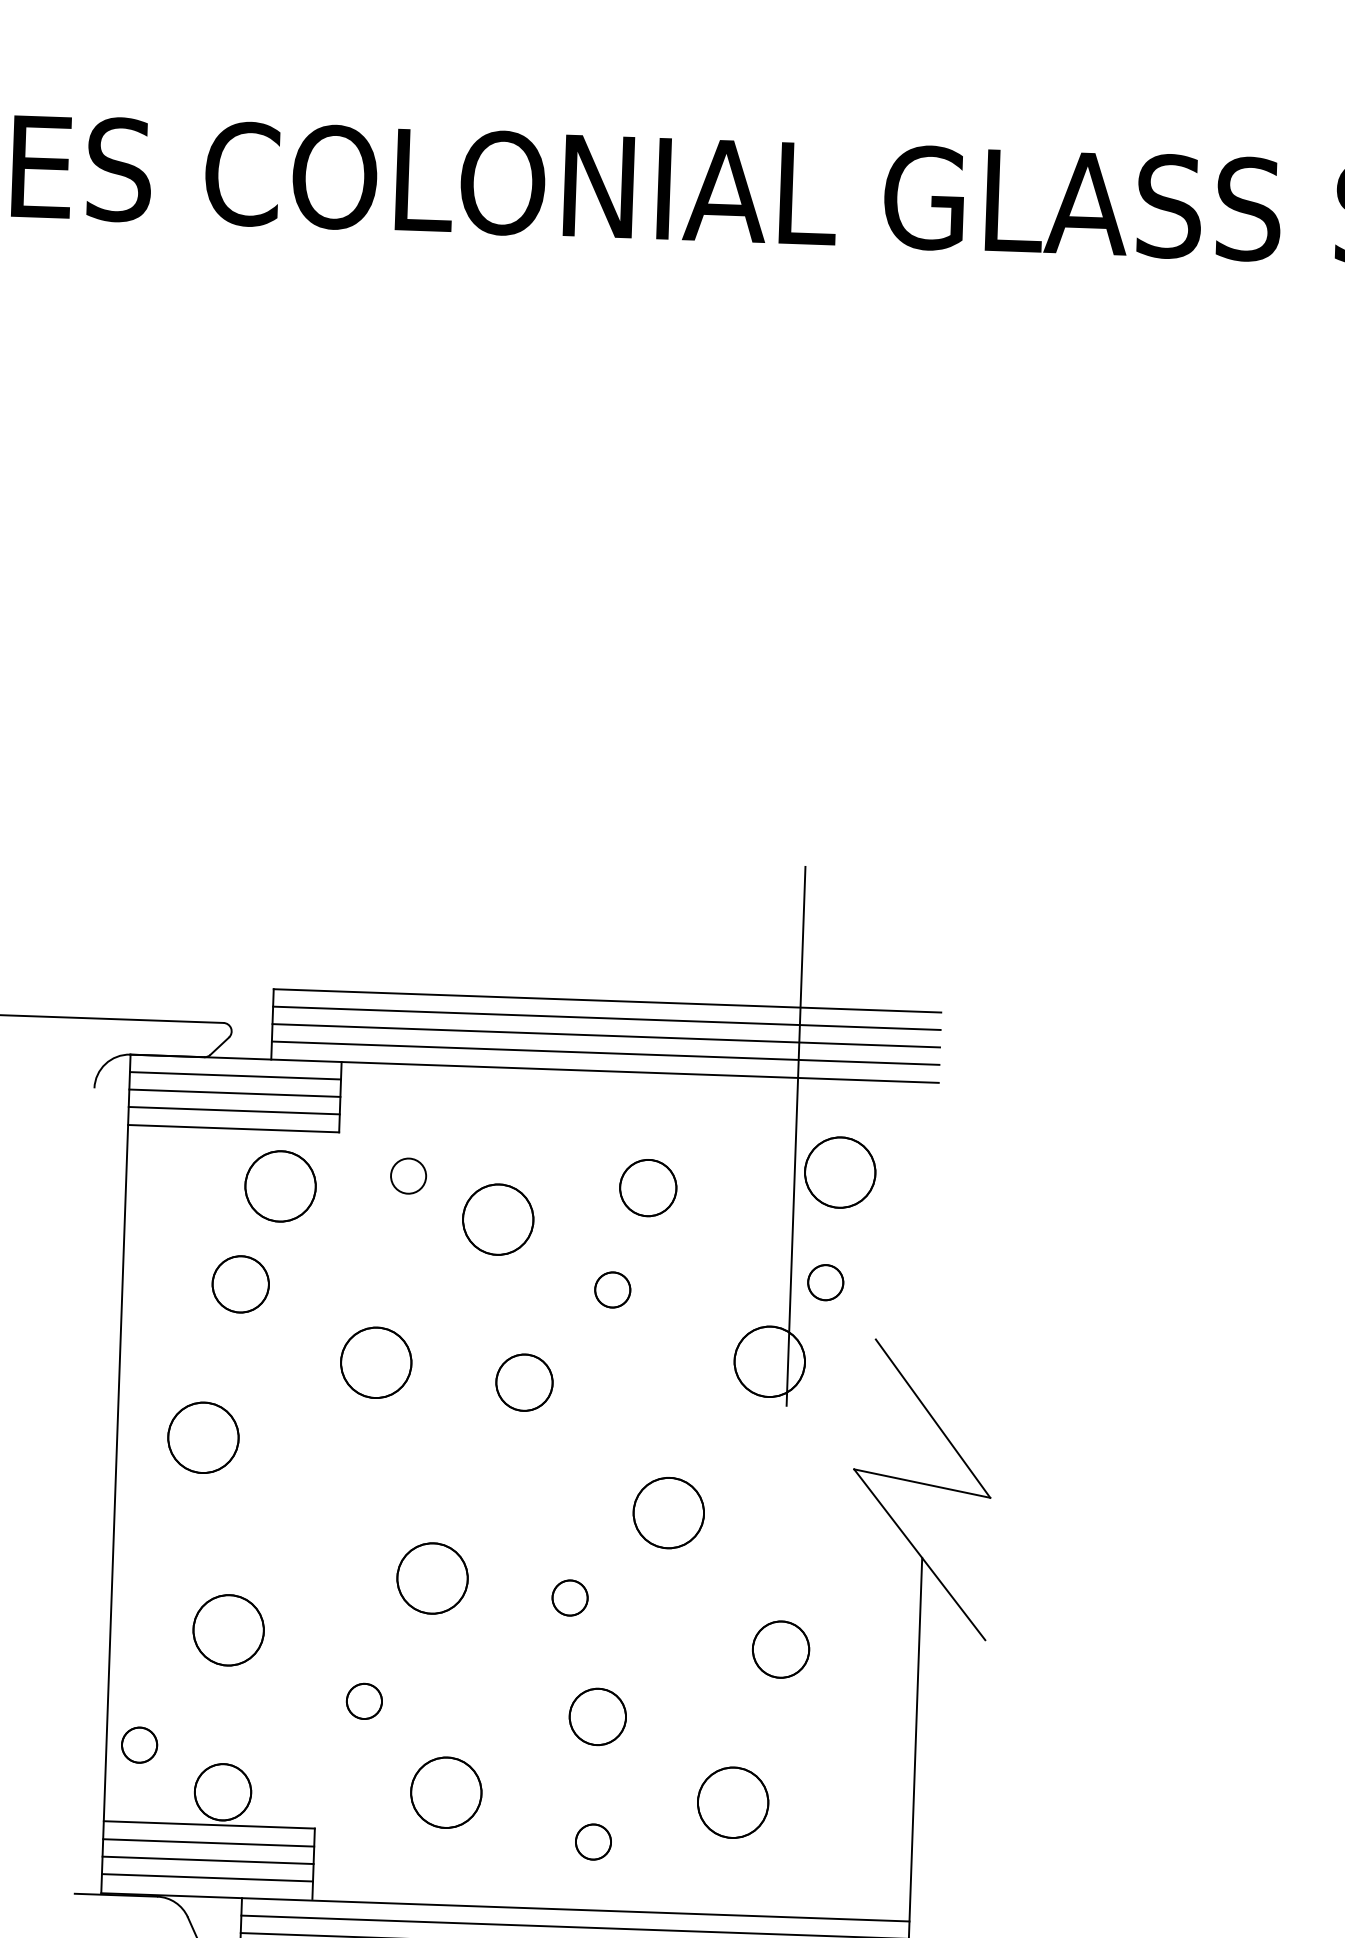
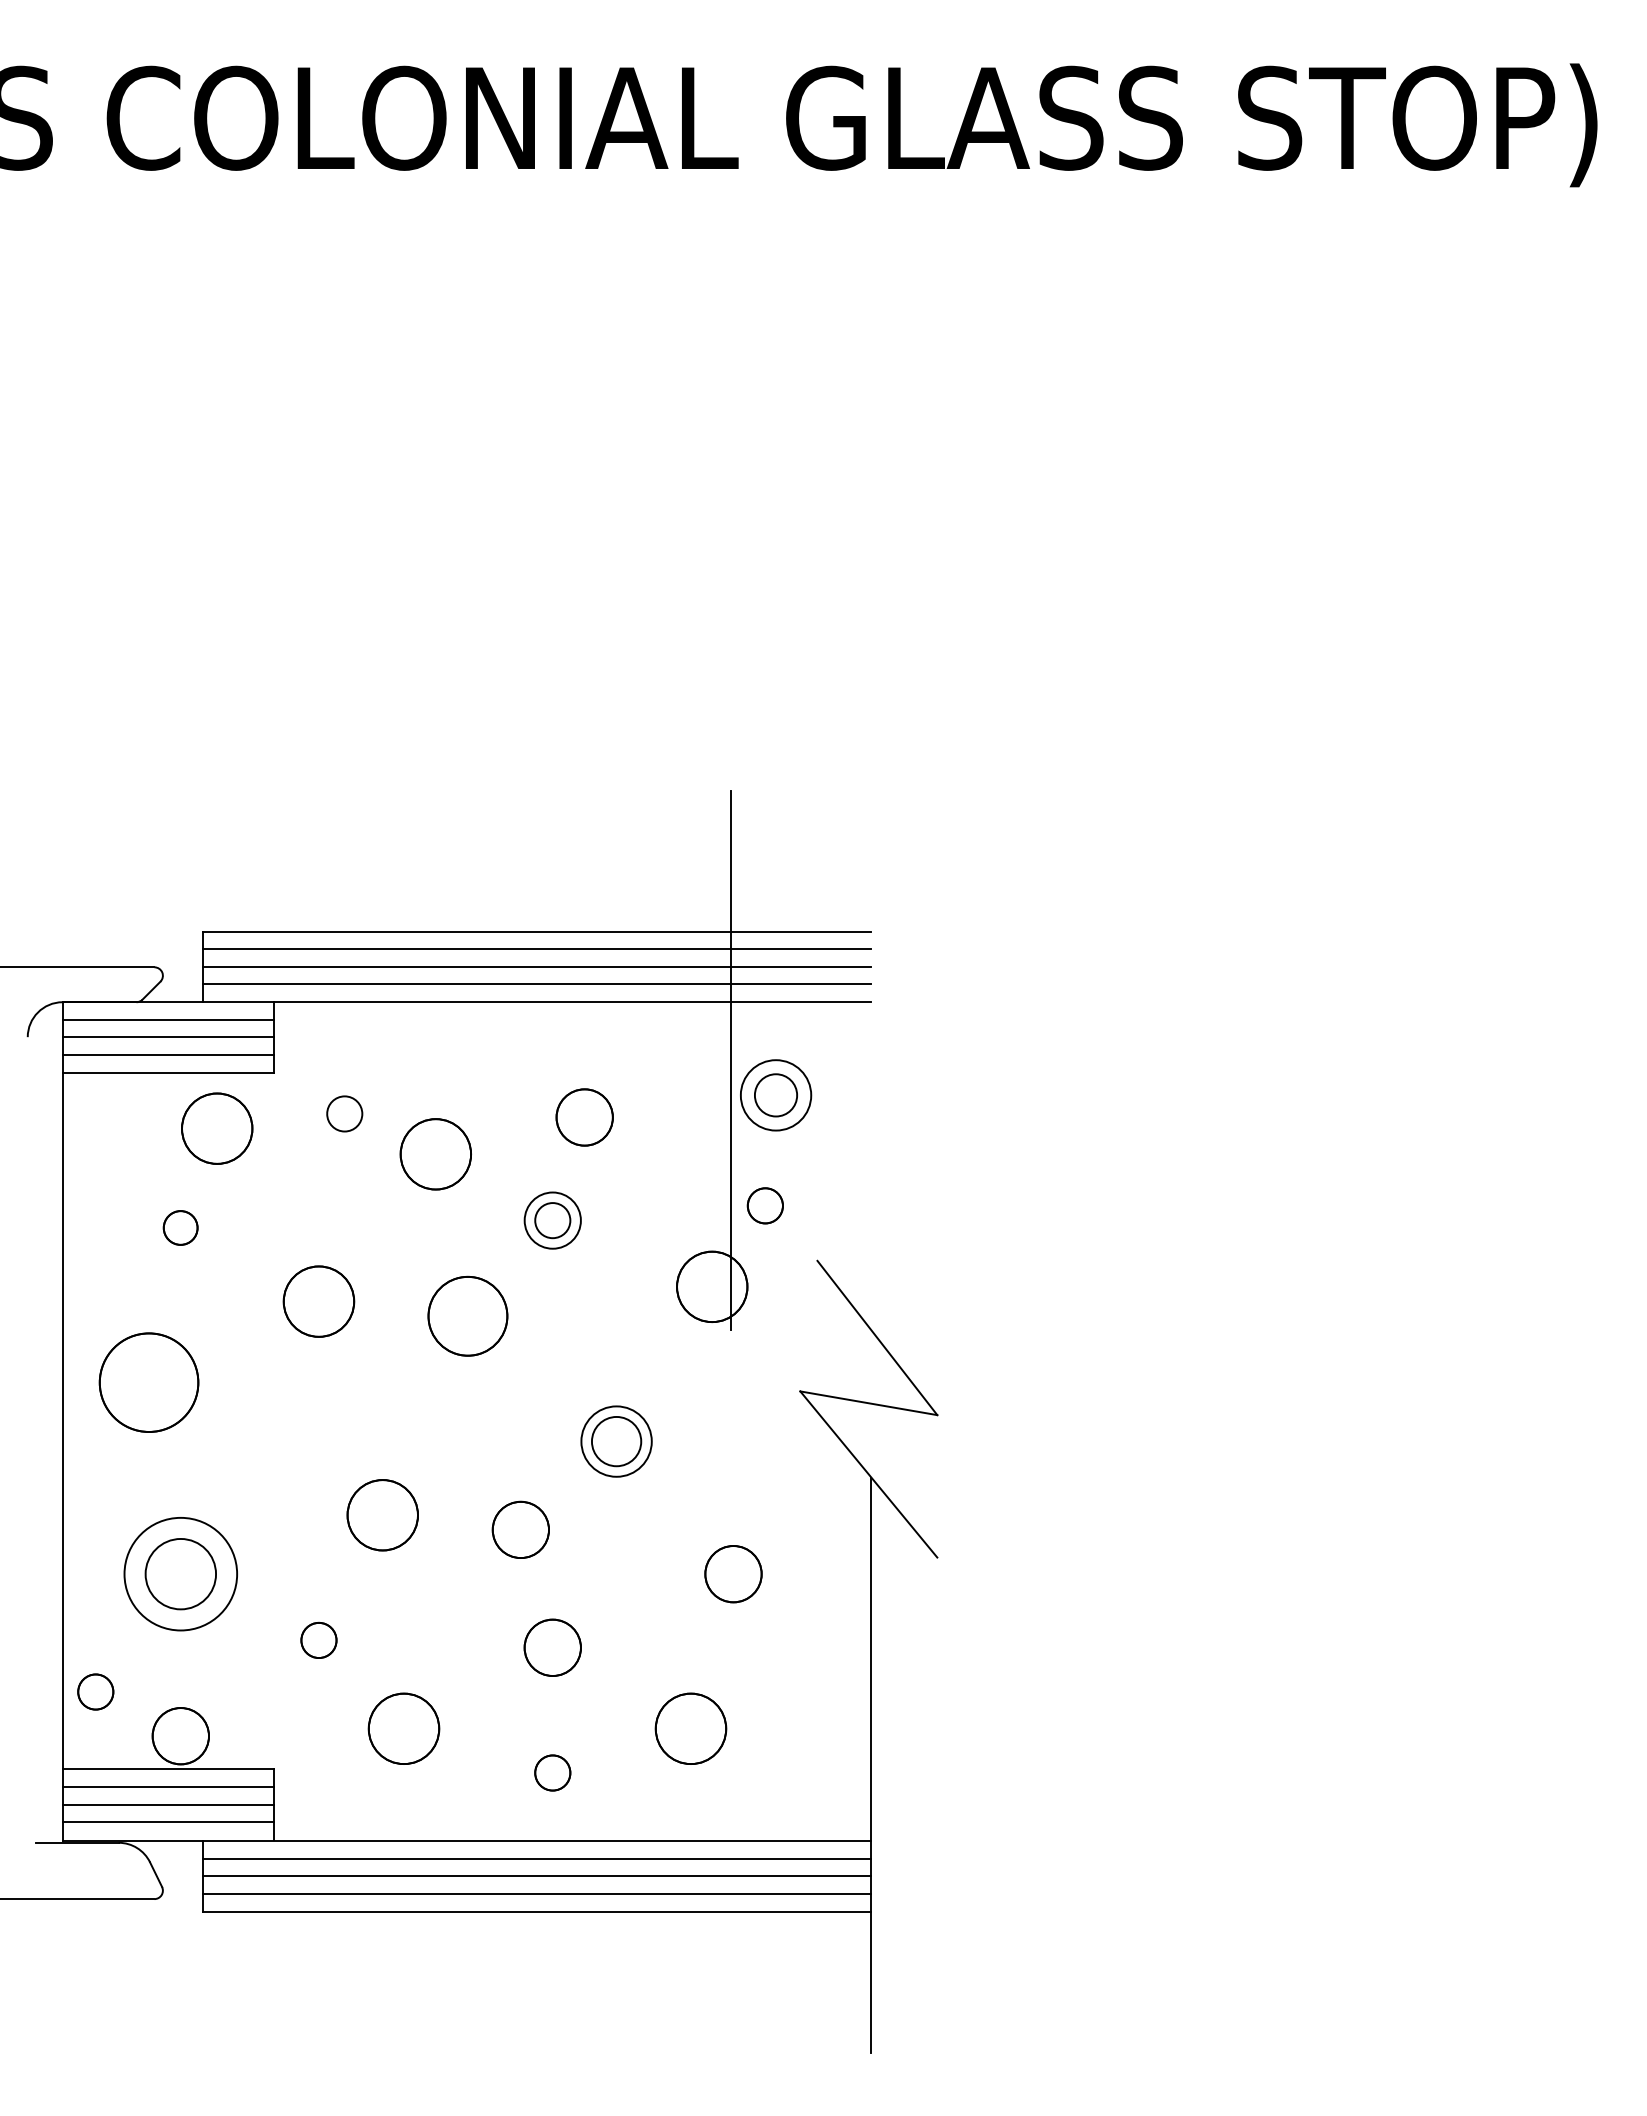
circle: (839, 1172) -> (775, 1095), size x0.6
part: (240, 1283) -> (180, 1227), size x0.6
circle: (612, 1289) -> (552, 1220), size x1.6
circle: (524, 1382) -> (467, 1316), size x1.4
circle: (203, 1437) -> (148, 1382), size x1.4
circle: (668, 1512) -> (616, 1441), size x0.7
circle: (569, 1597) -> (520, 1529), size x1.6
circle: (228, 1629) -> (180, 1573), size x1.6

